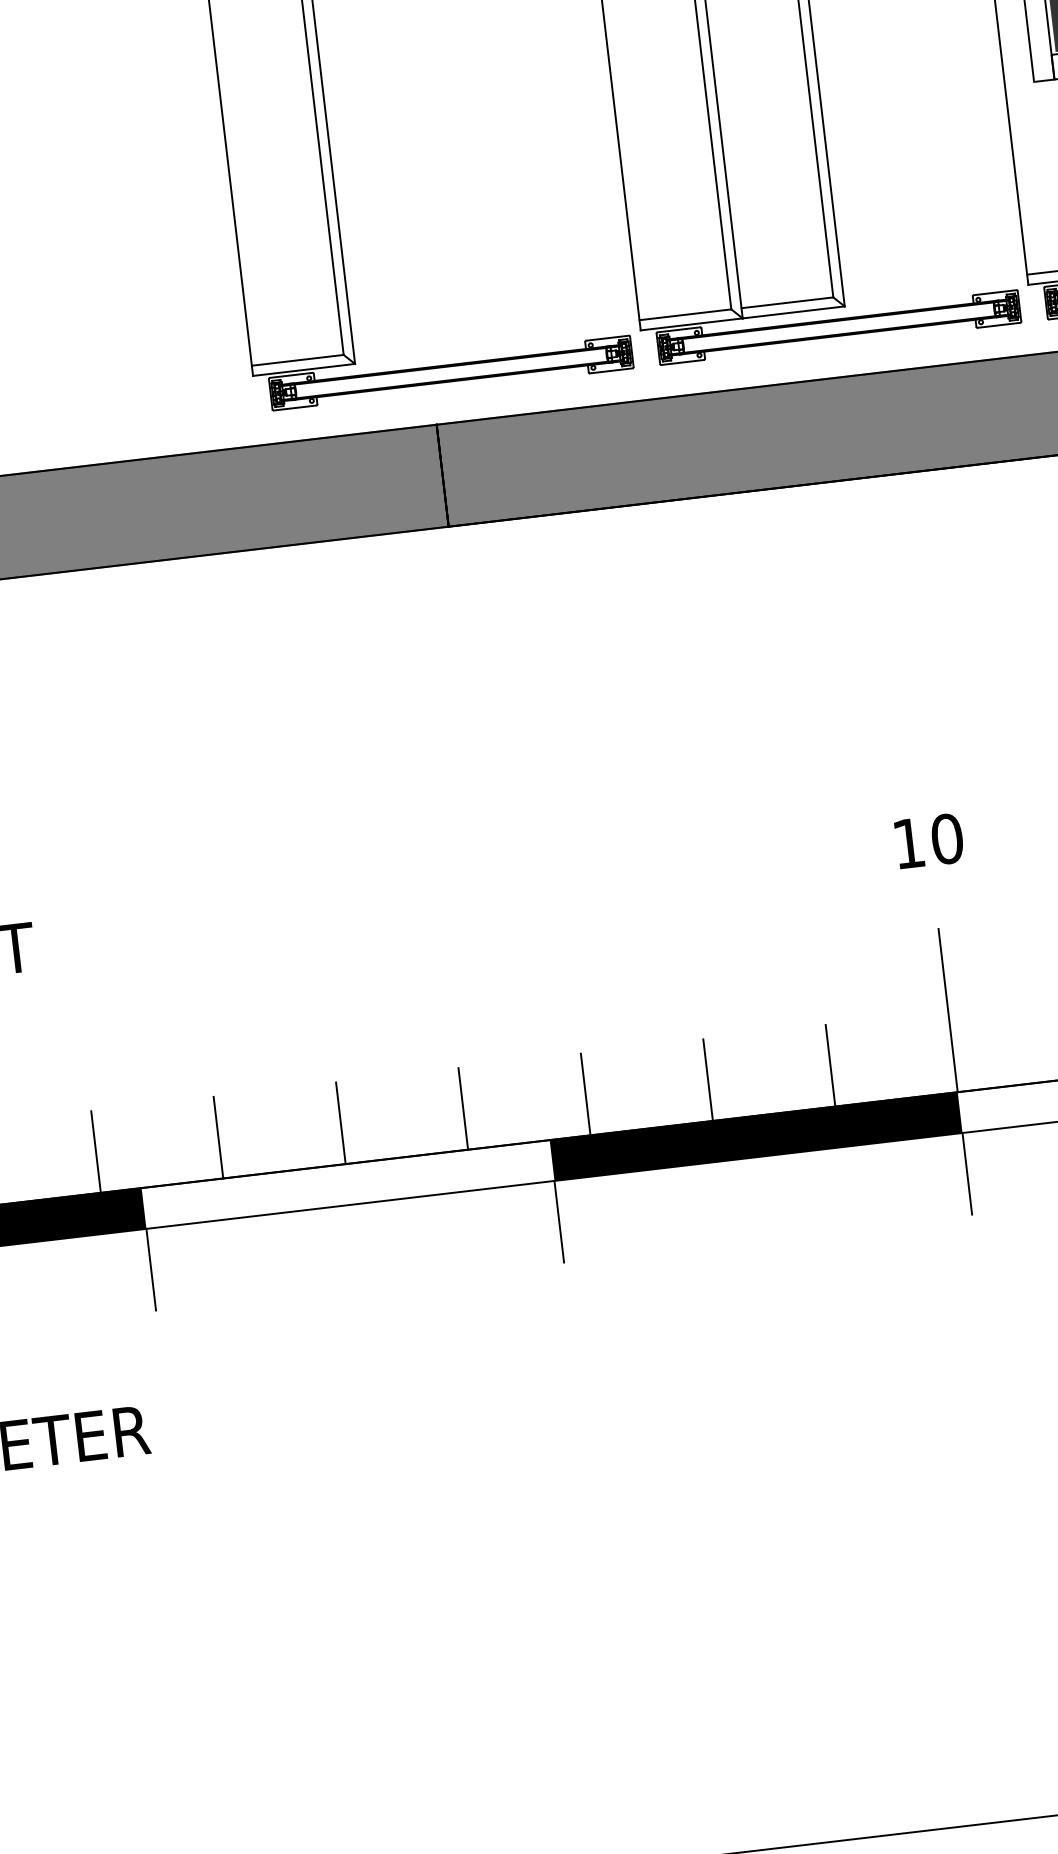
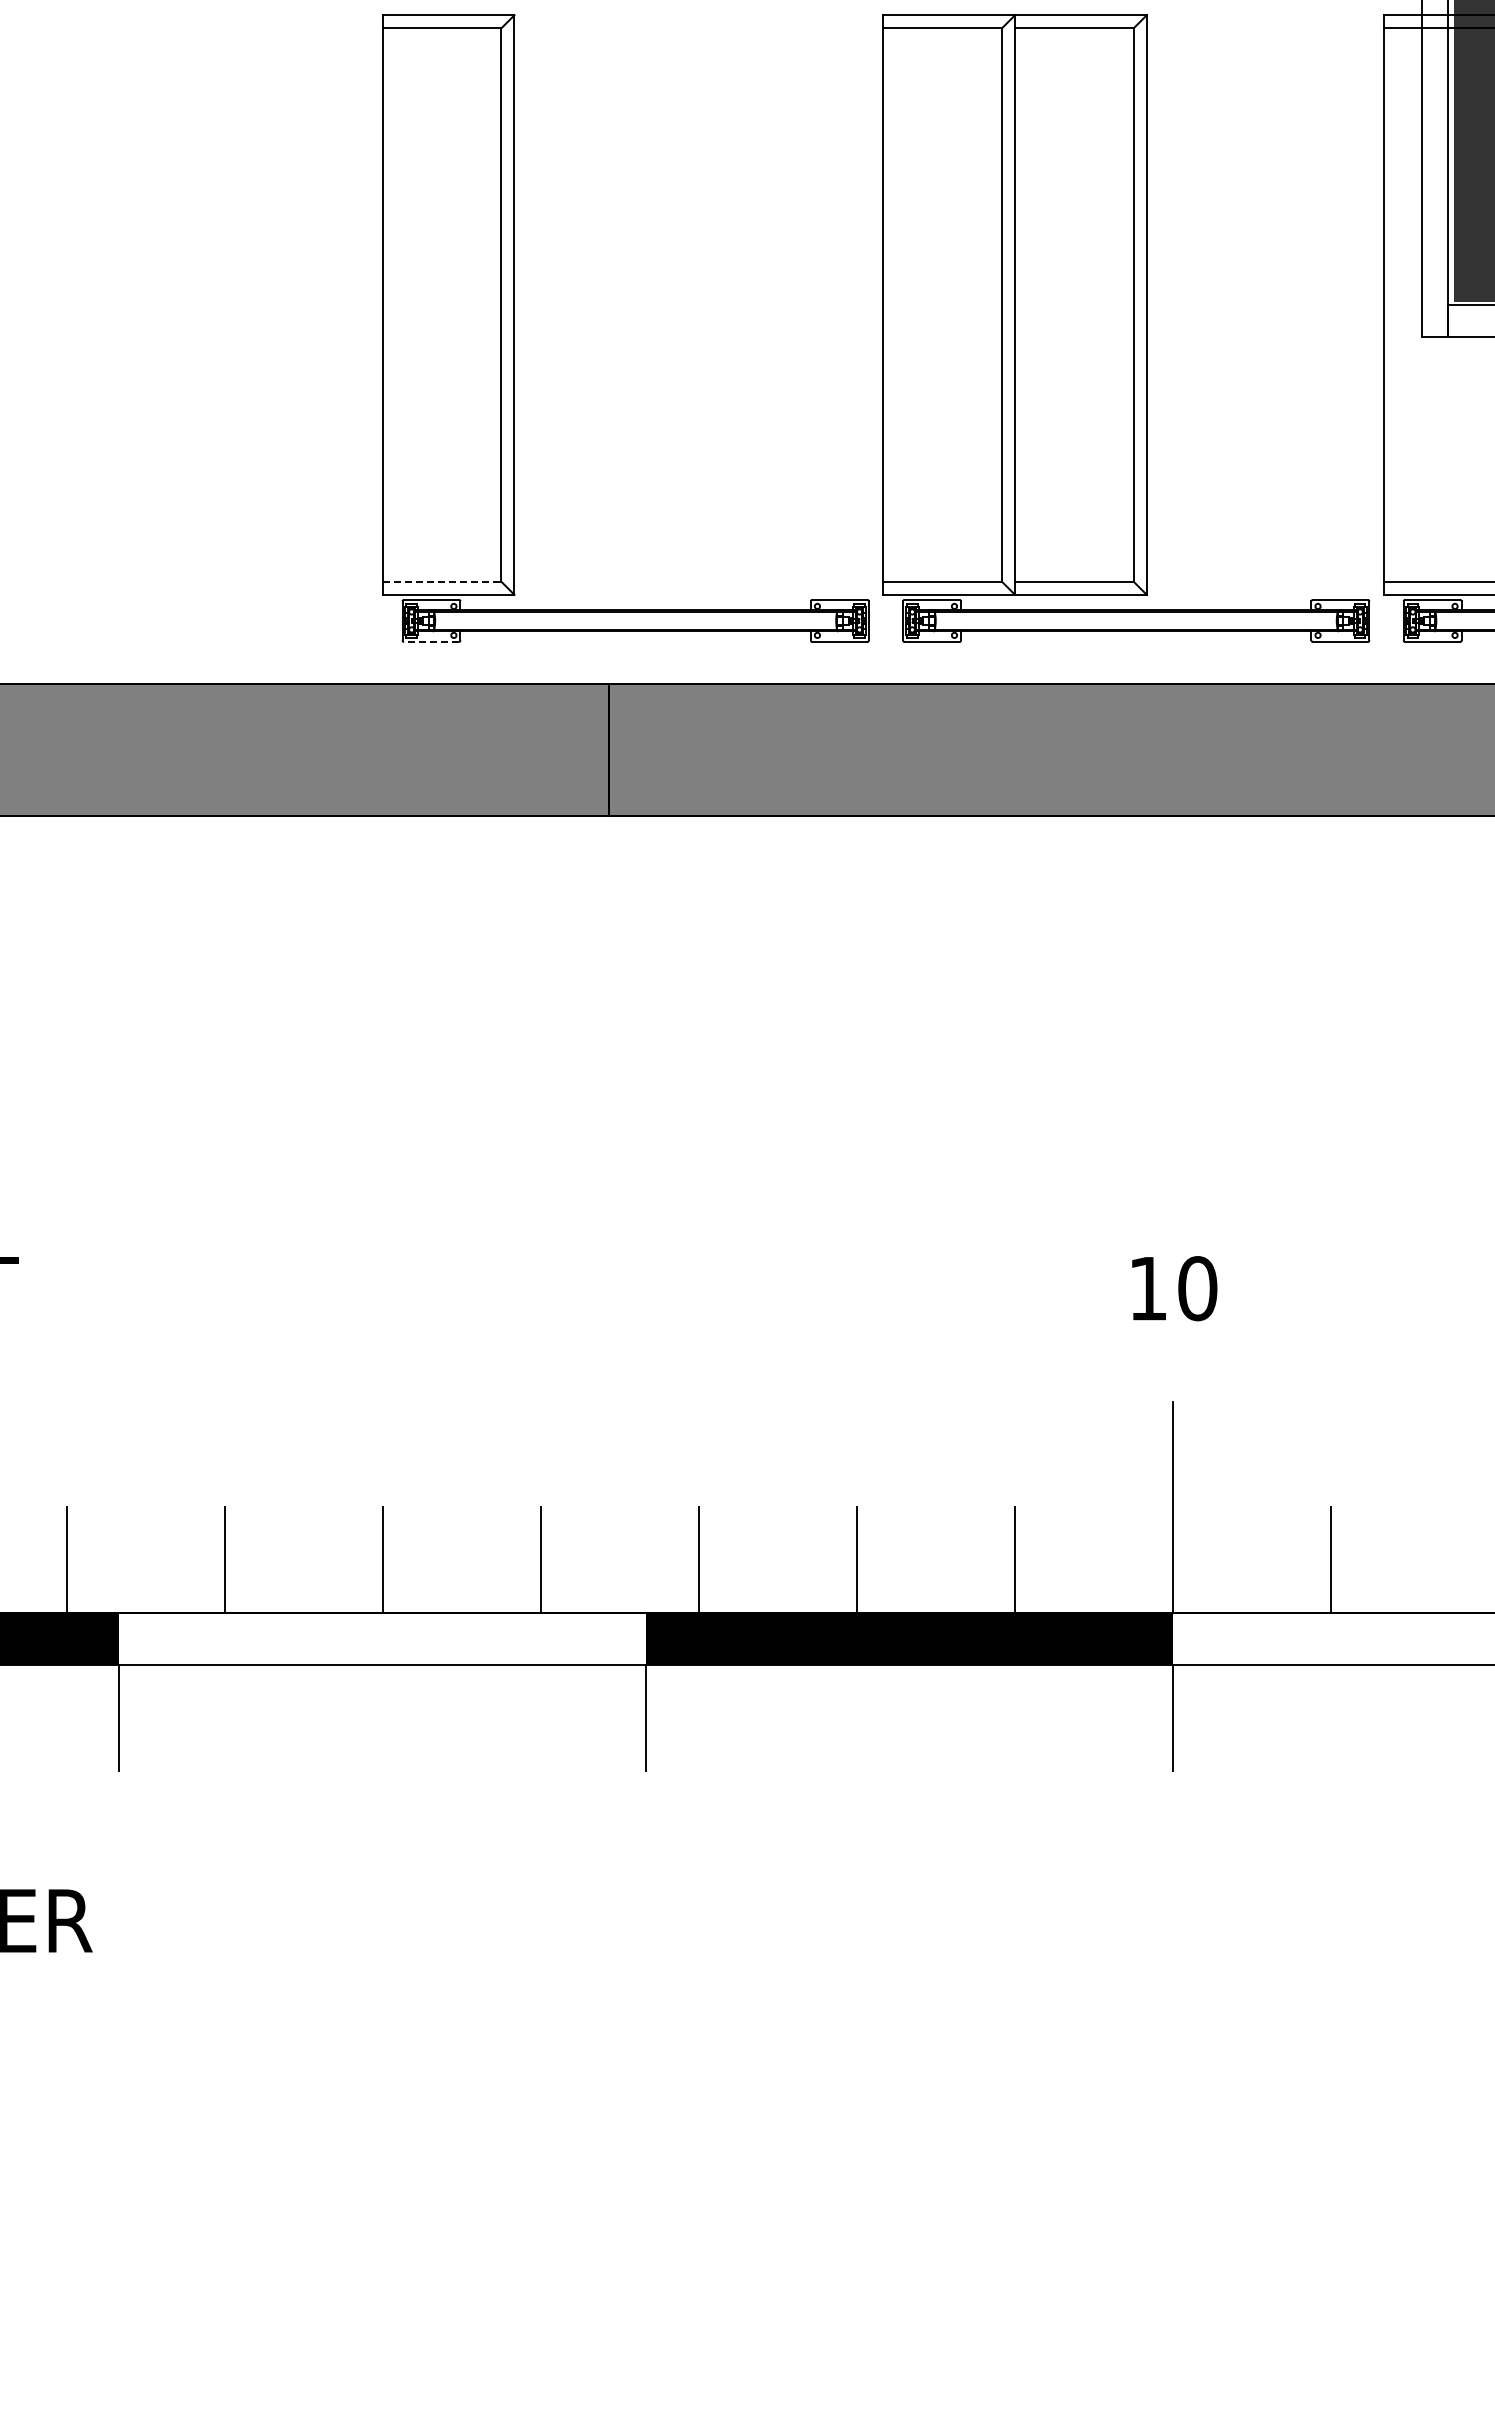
line: (298, 360) -> (442, 581), solid -> dashed
line: (295, 408) -> (431, 642), solid -> dashed

